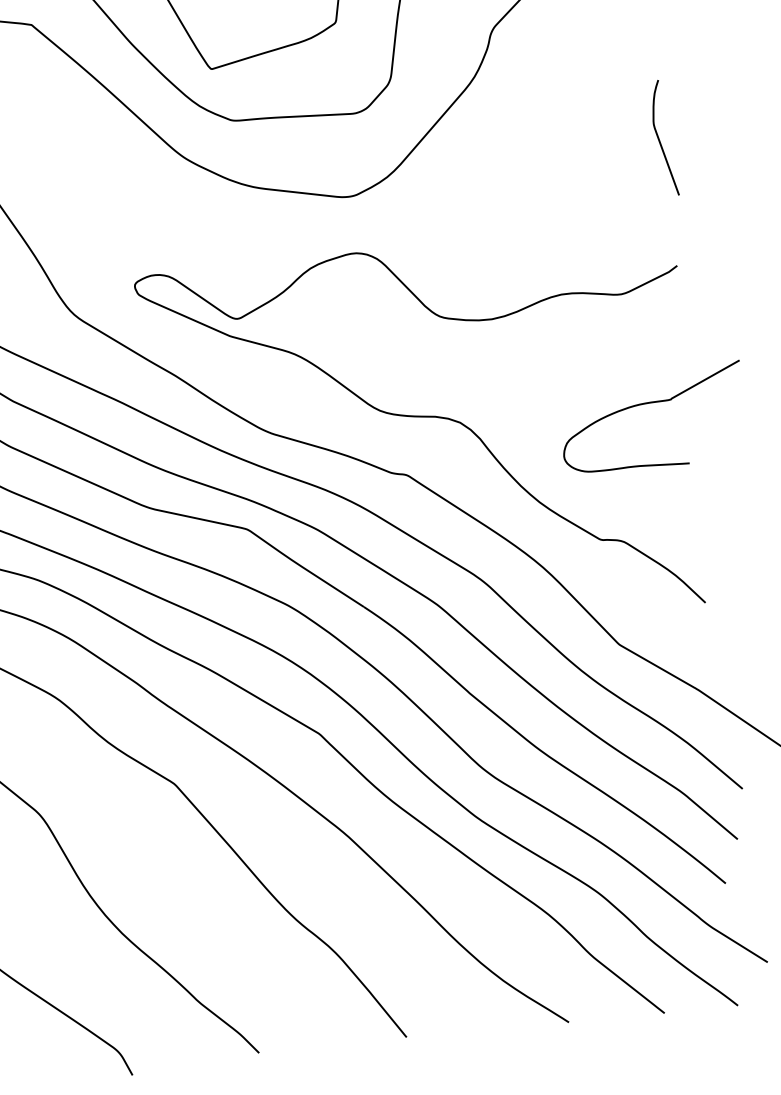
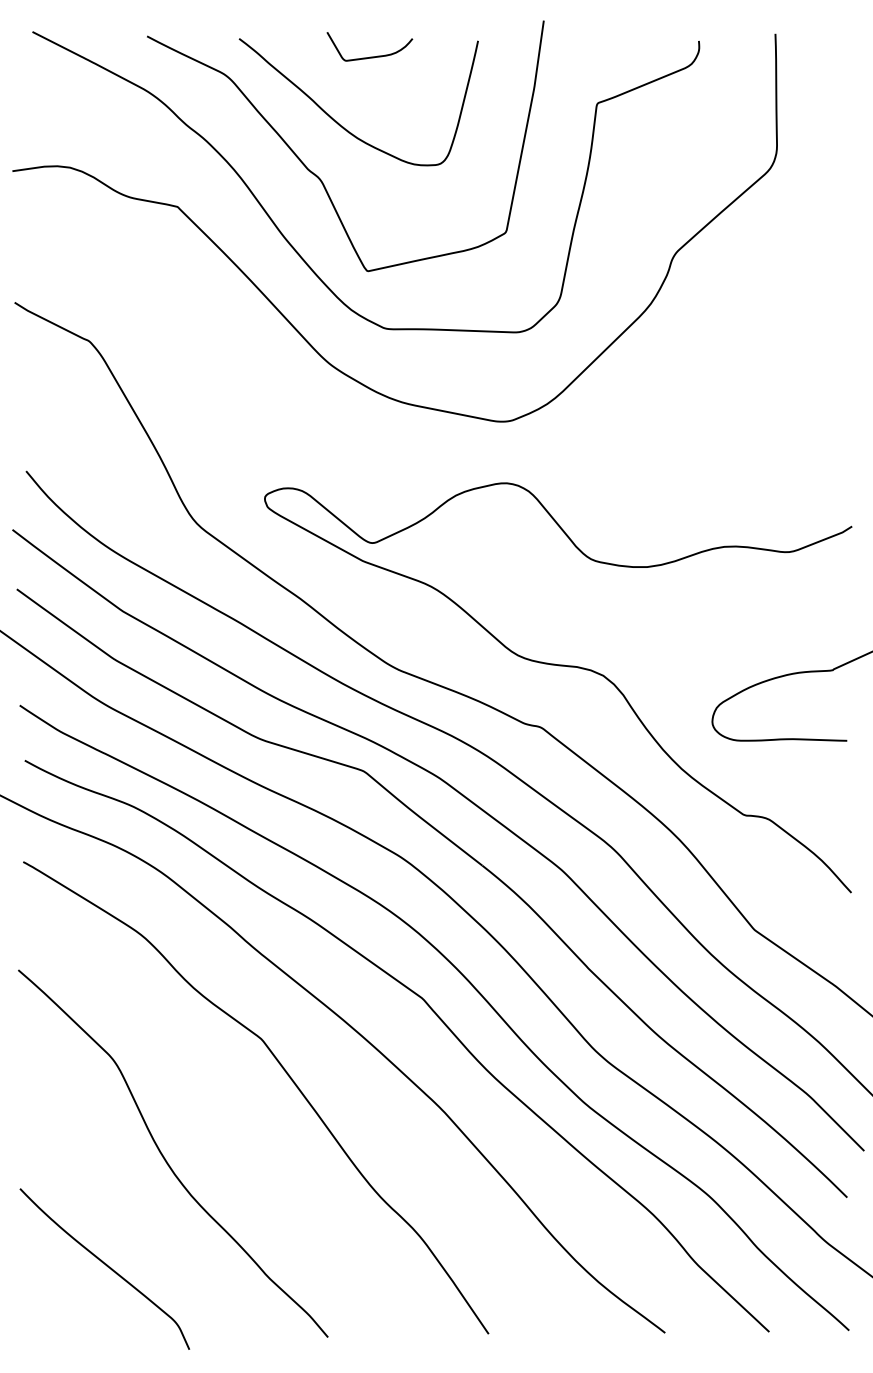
curve: (660, 140) -> (845, 389), removed

